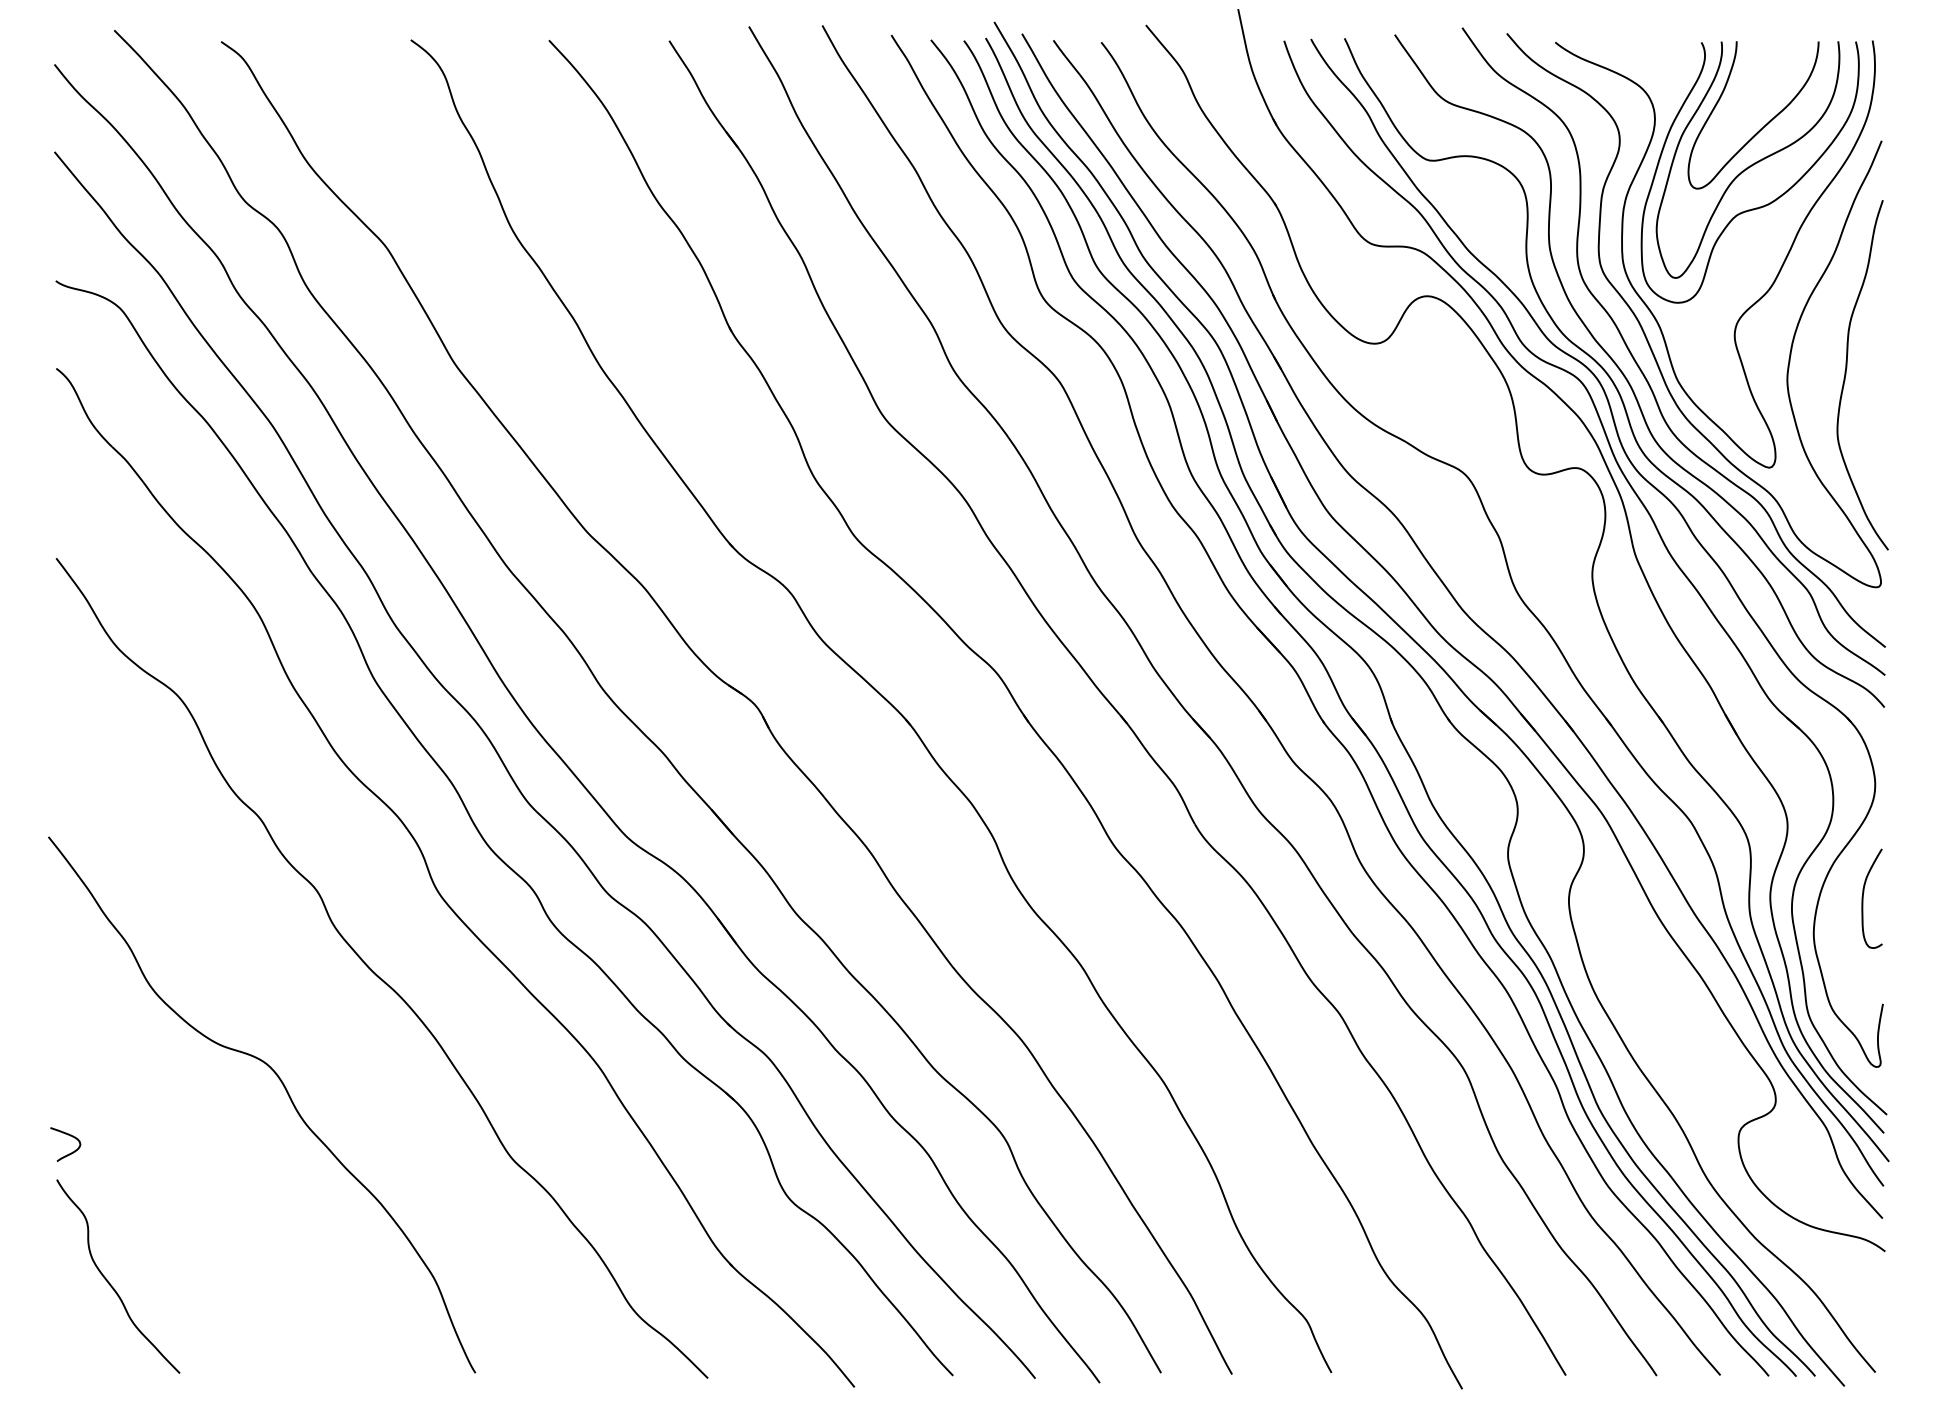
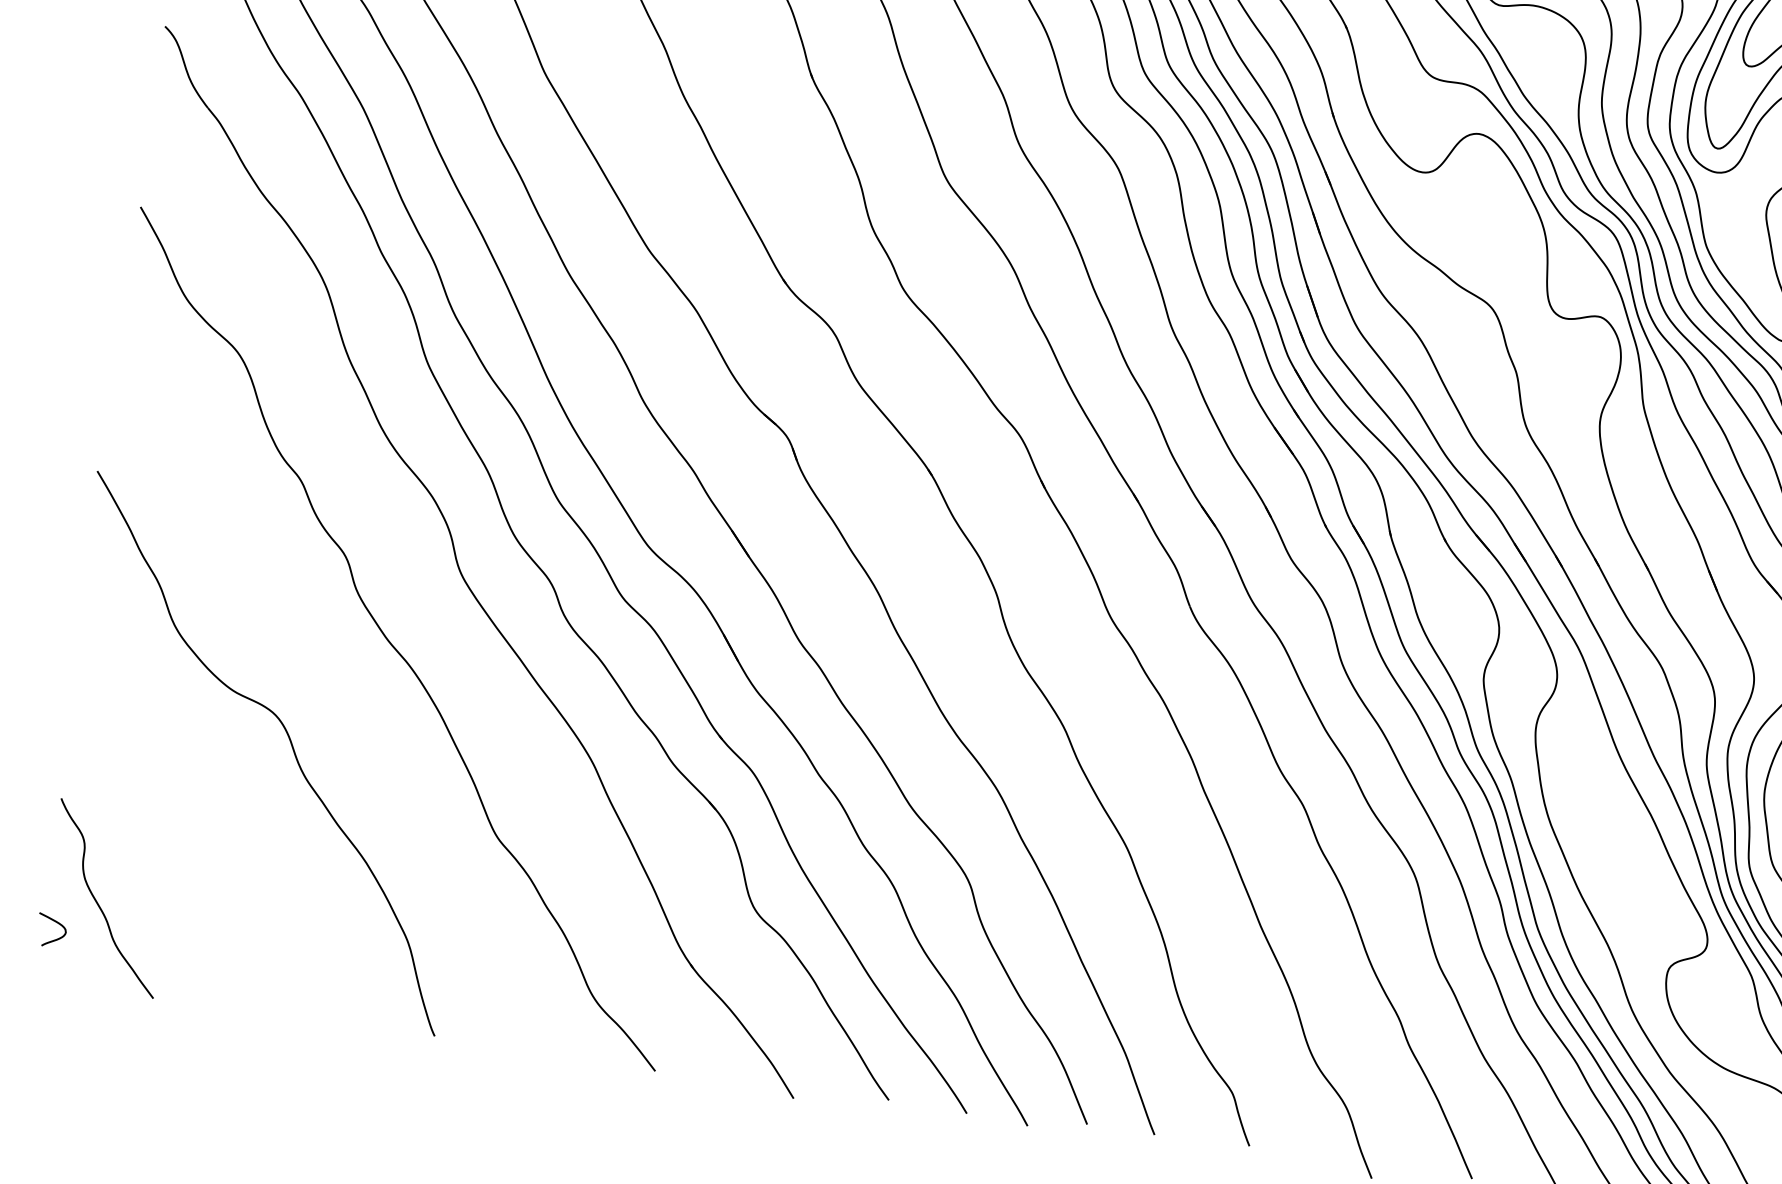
curve: (67, 1135) -> (54, 922), moved

